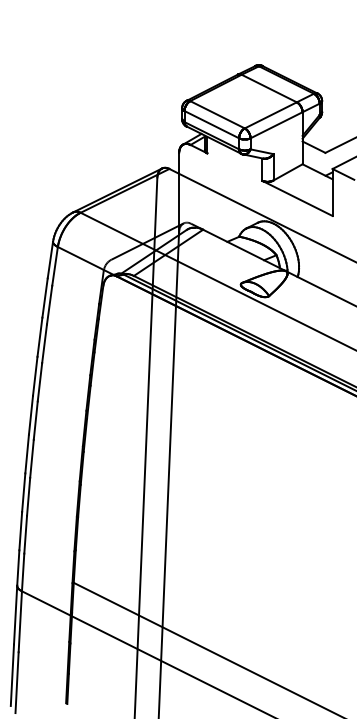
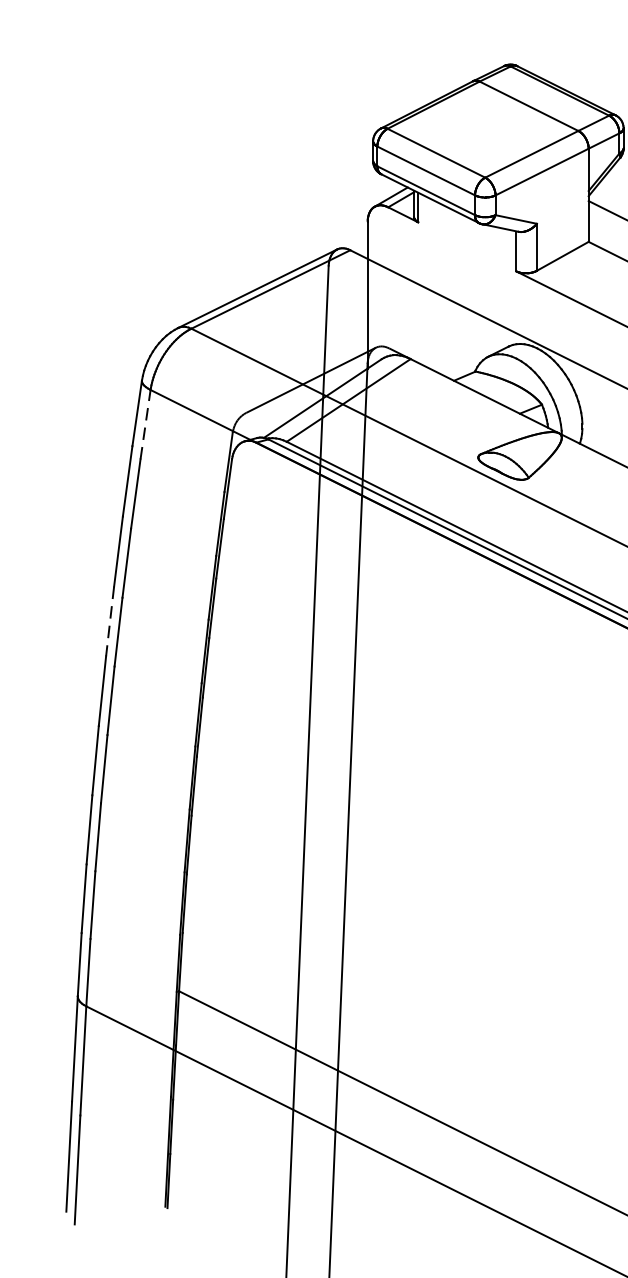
line: (55, 266) -> (146, 424), solid -> dashed
line: (35, 376) -> (110, 621), solid -> dashed

